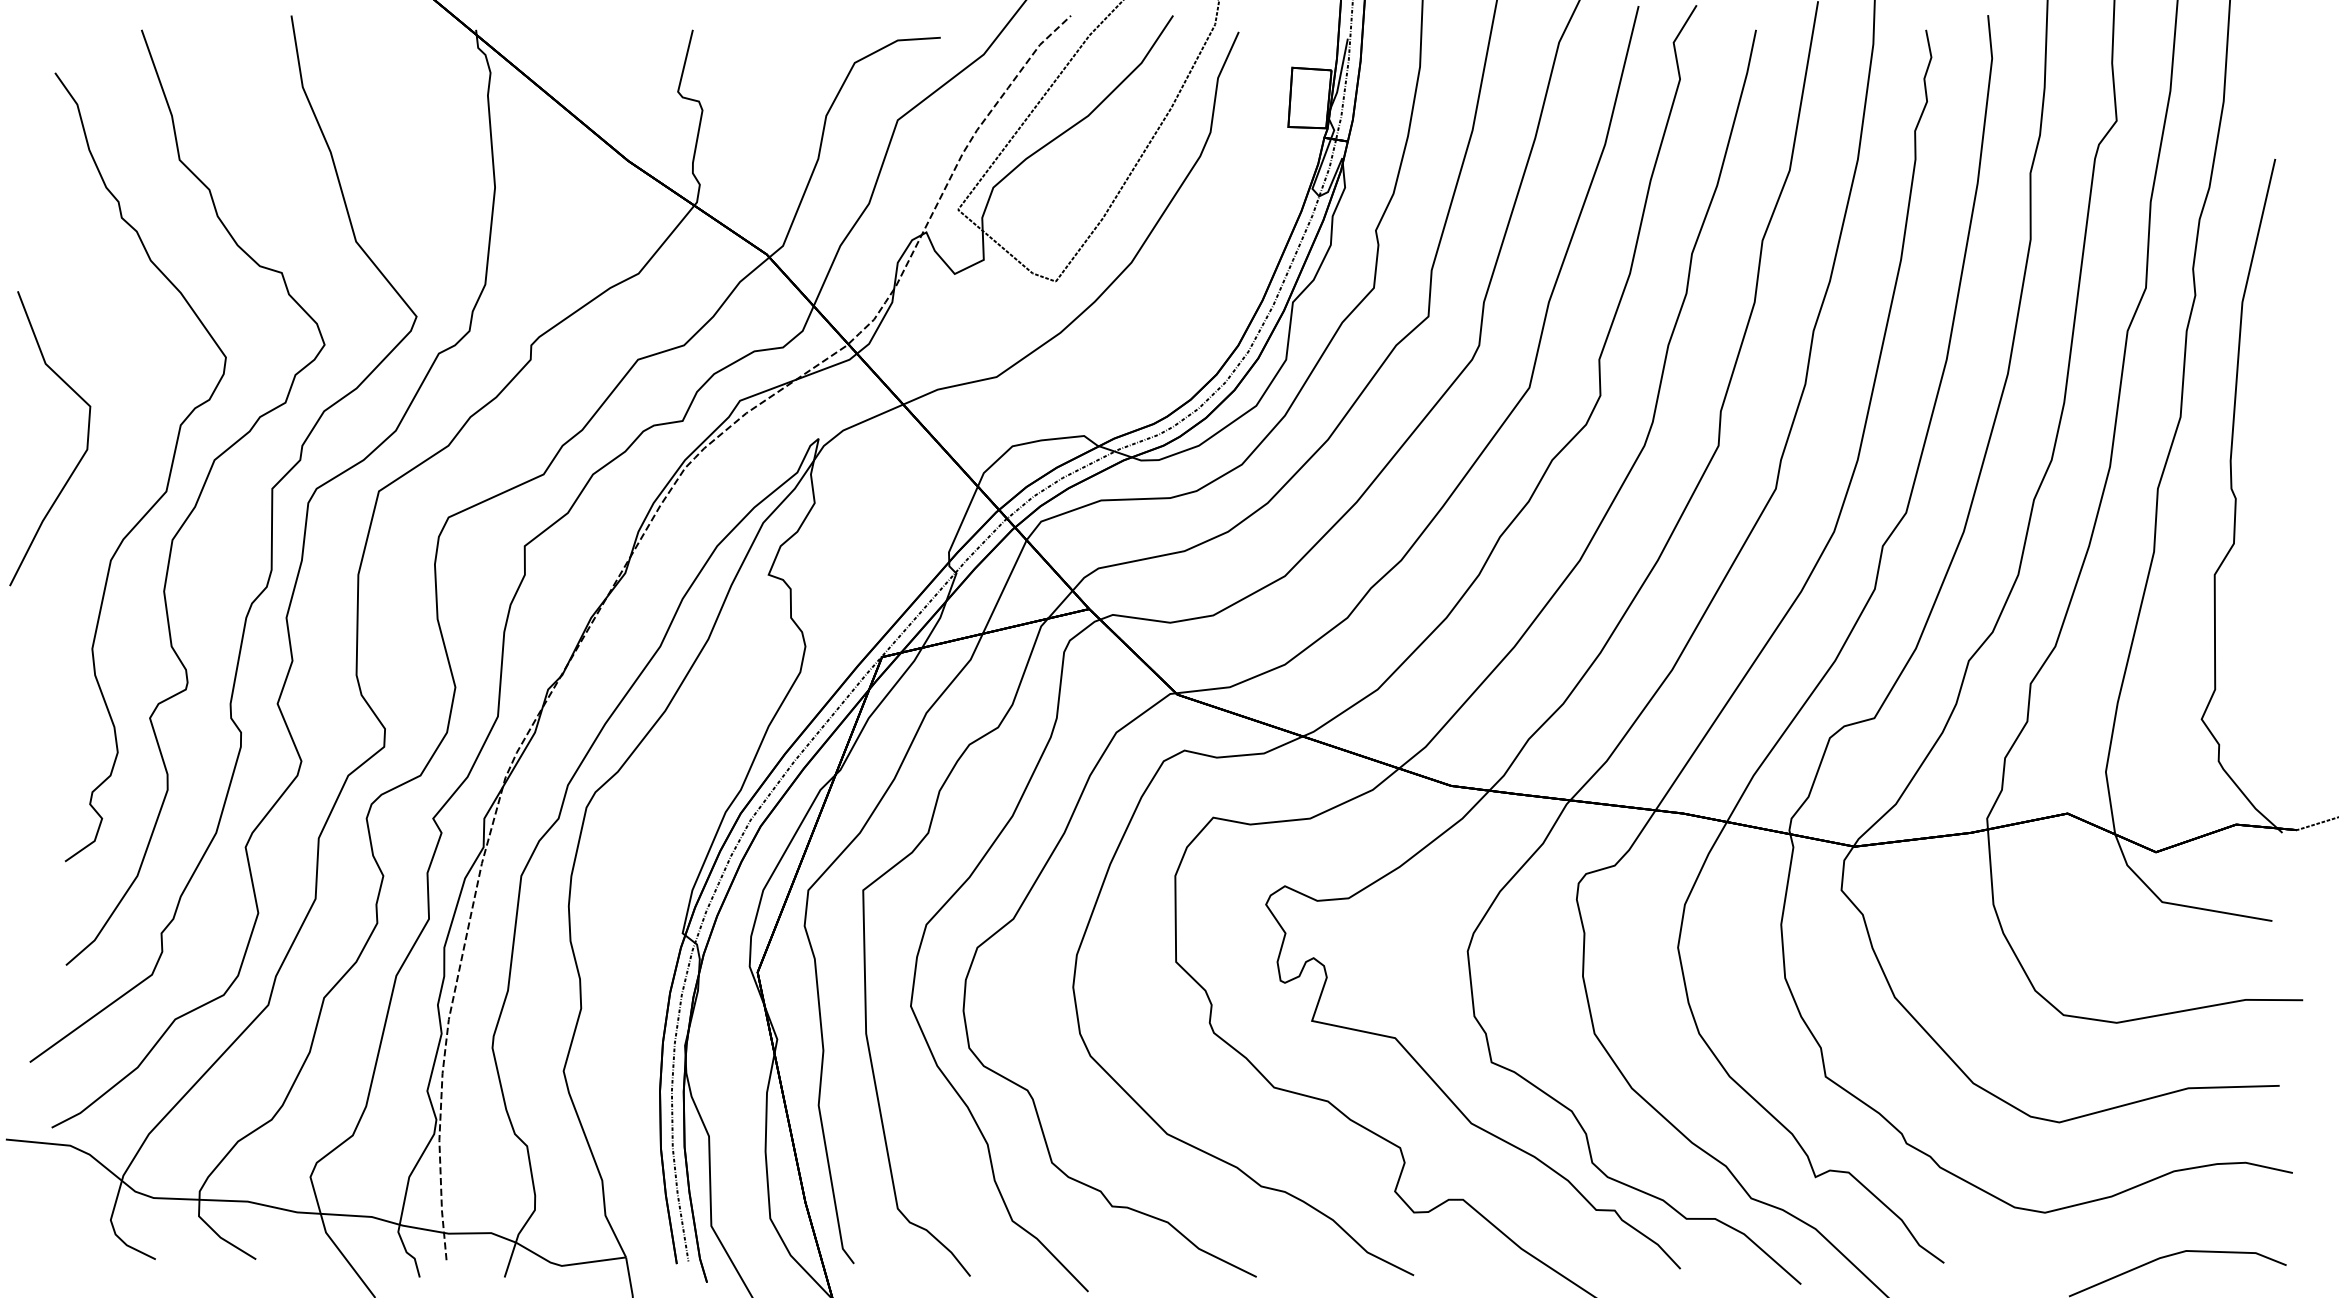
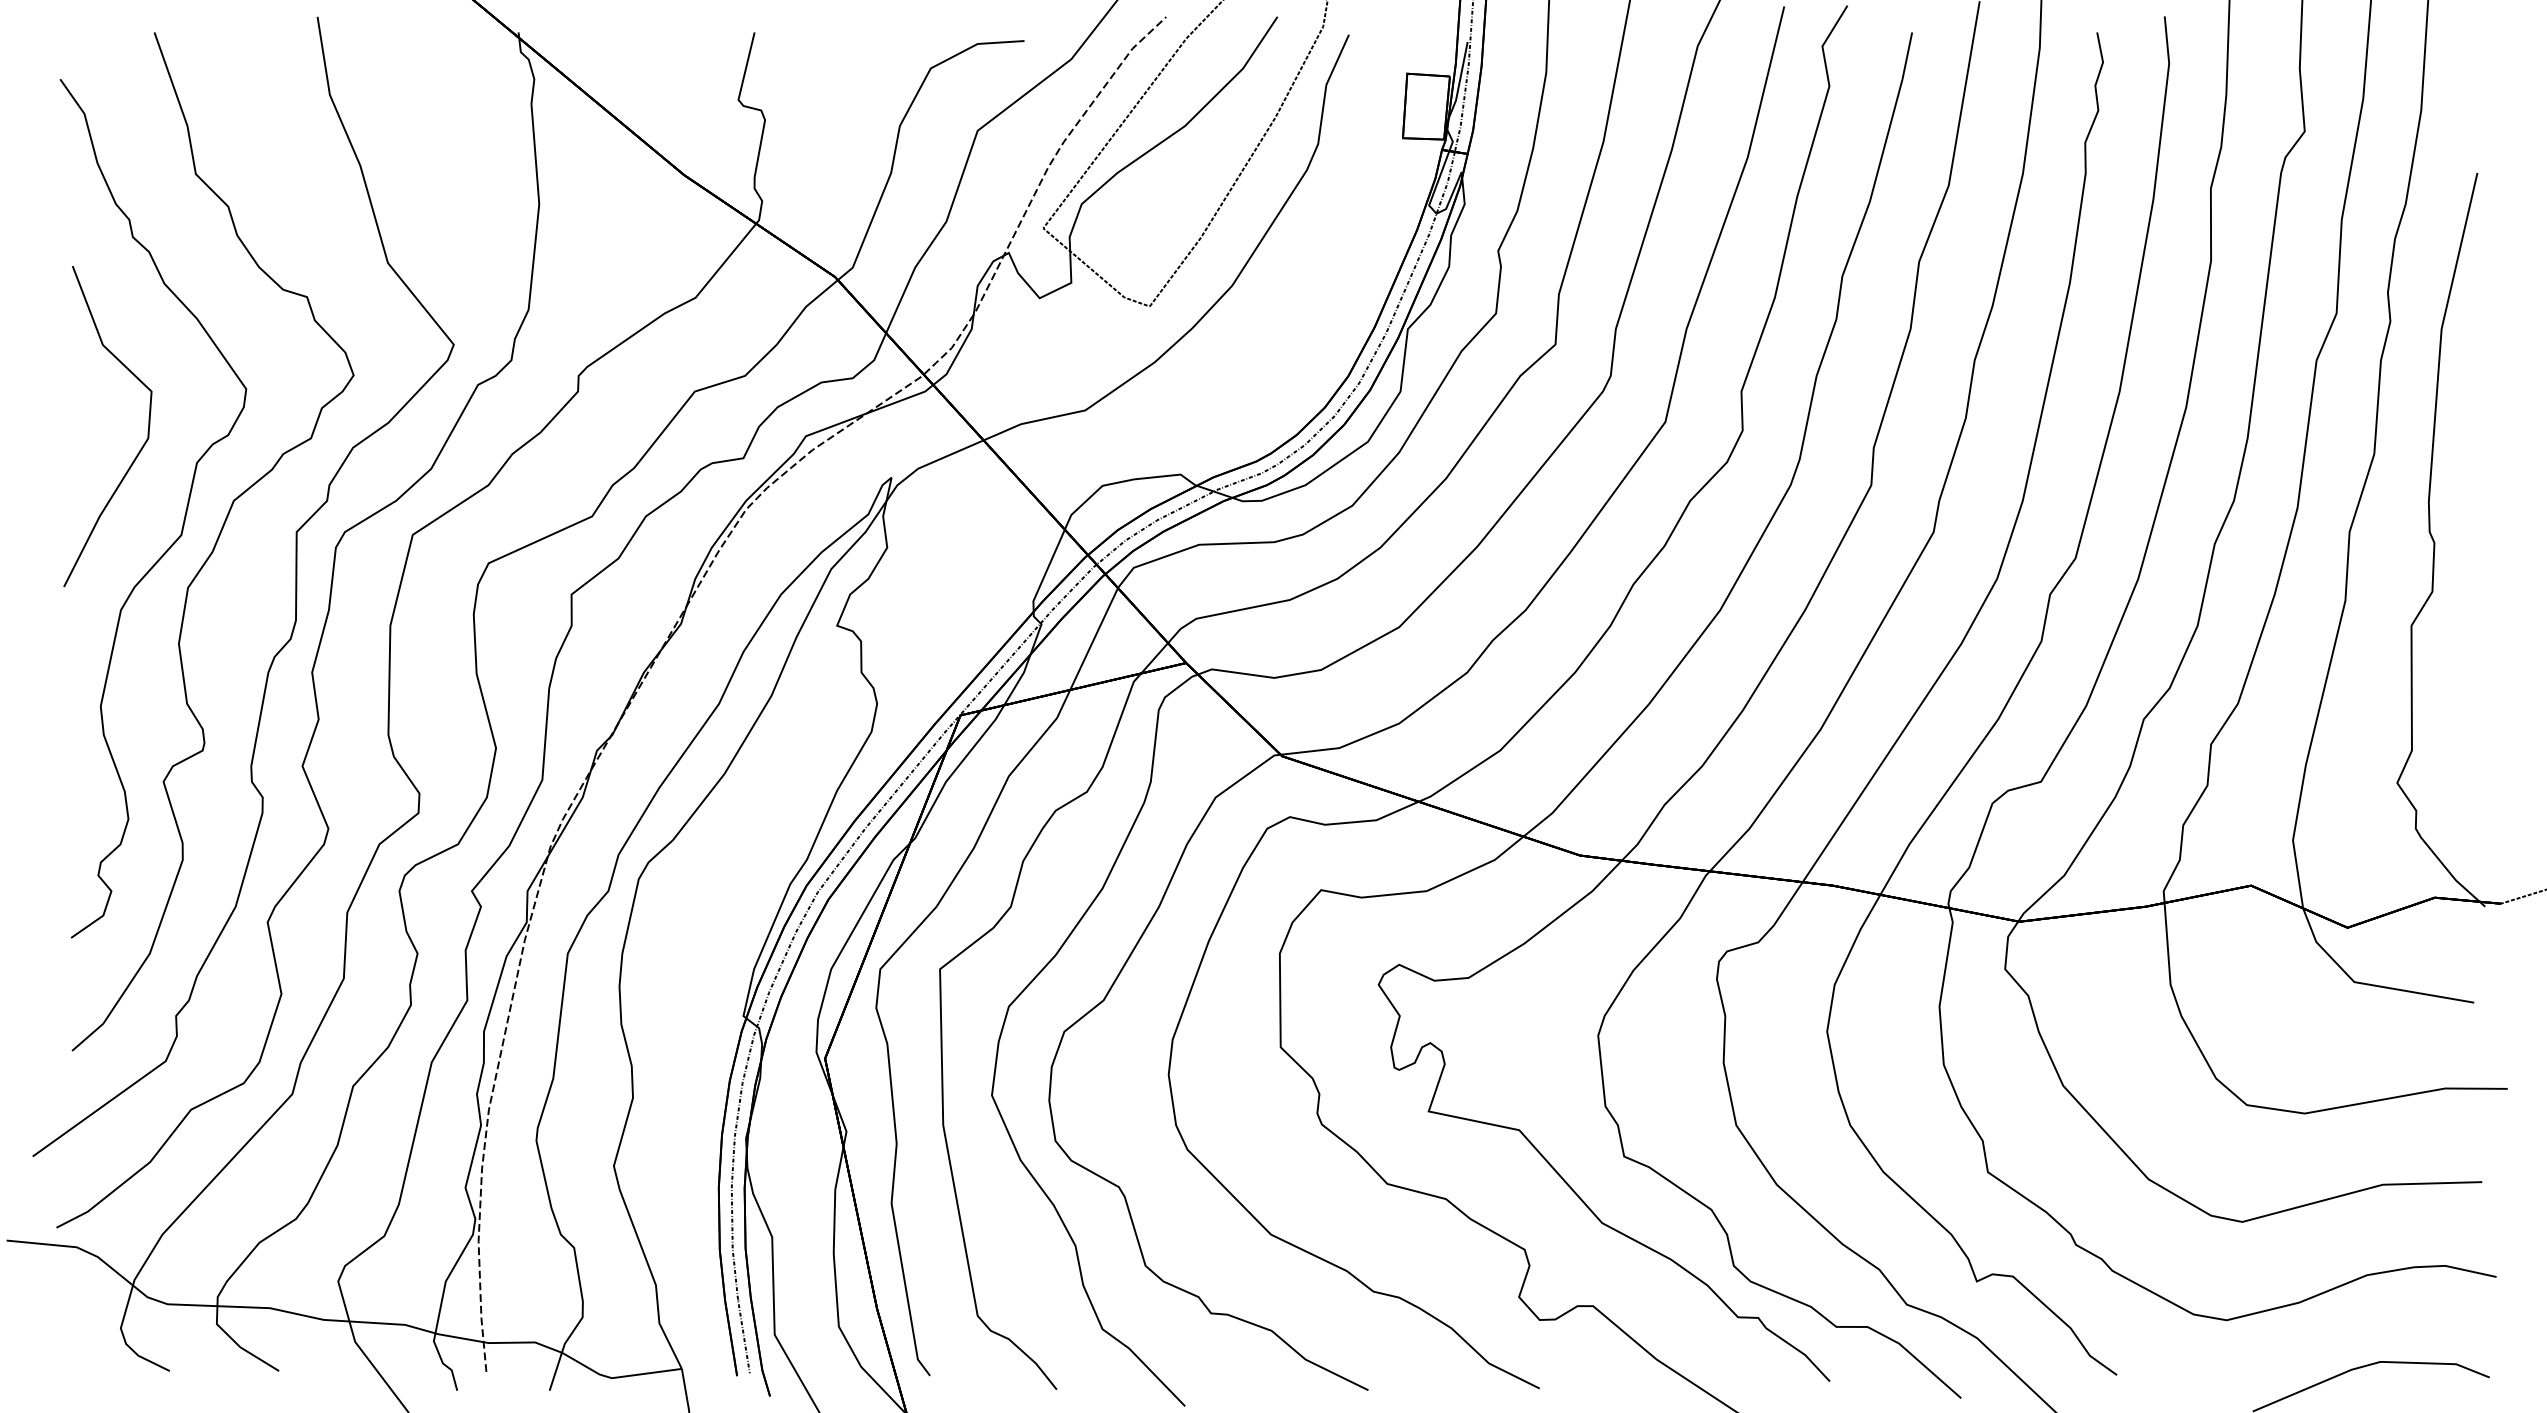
part: (80, 458) -> (140, 448), moved

